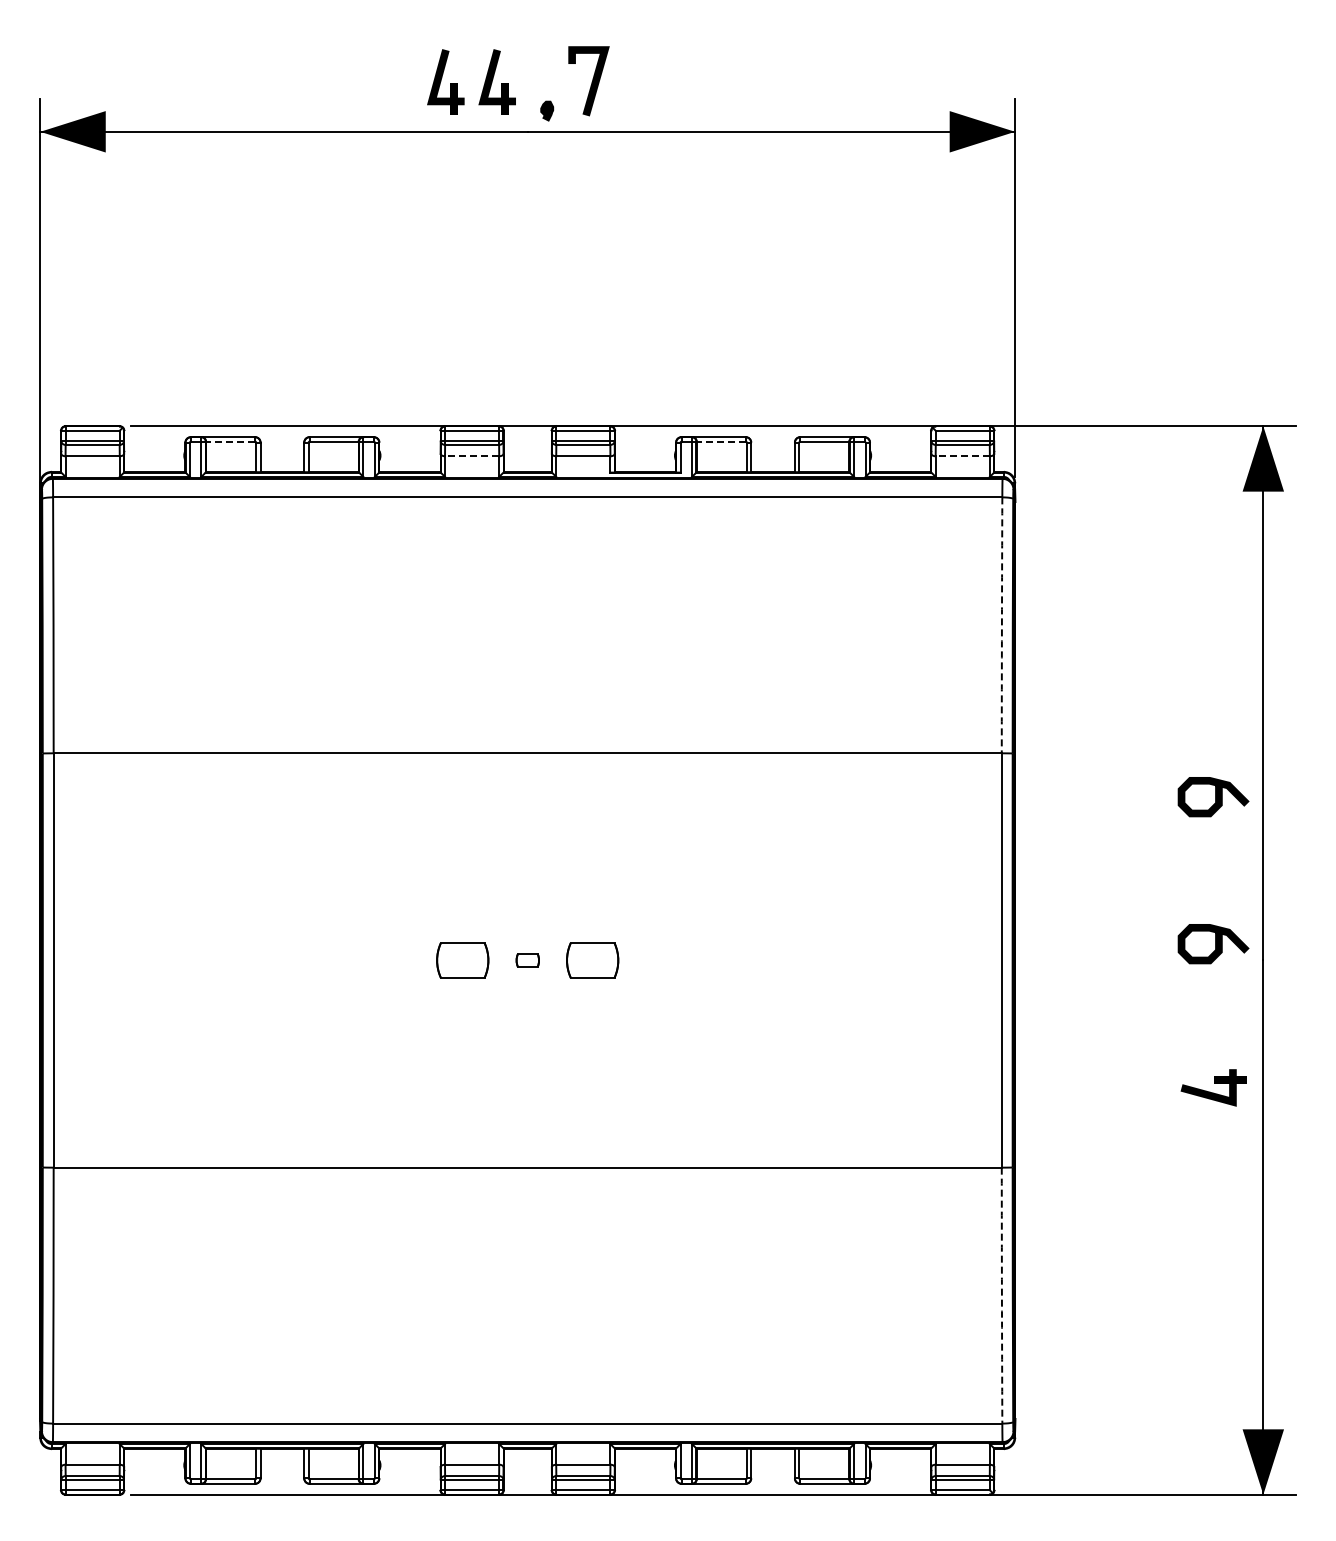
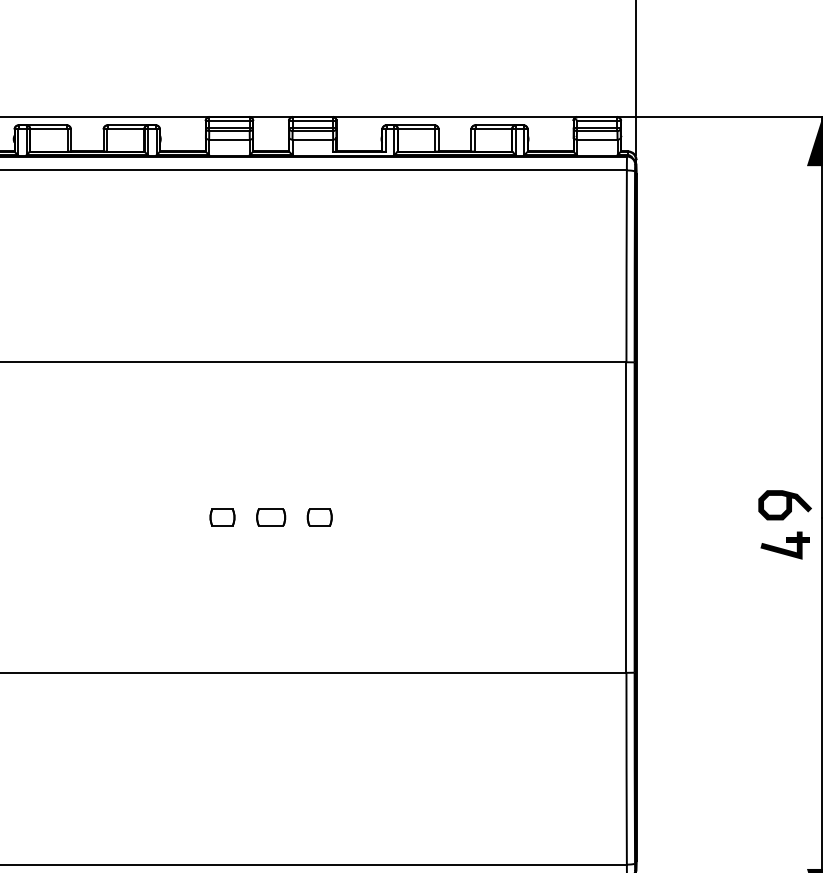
line: (230, 441) -> (48, 128), dashed -> solid
line: (721, 441) -> (416, 128), dashed -> solid
line: (471, 456) -> (229, 139), dashed -> solid
line: (962, 456) -> (597, 139), dashed -> solid
arc: (1001, 625) -> (626, 266), dashed -> solid
curve: (1215, 797) -> (786, 395), removed
part: (462, 960) -> (222, 517), size x0.62
part: (527, 960) -> (270, 517), size x1.67
part: (592, 960) -> (319, 517), size x0.62
part: (1213, 1087) -> (785, 545), moved
arc: (1001, 1295) -> (626, 768), dashed -> solid

